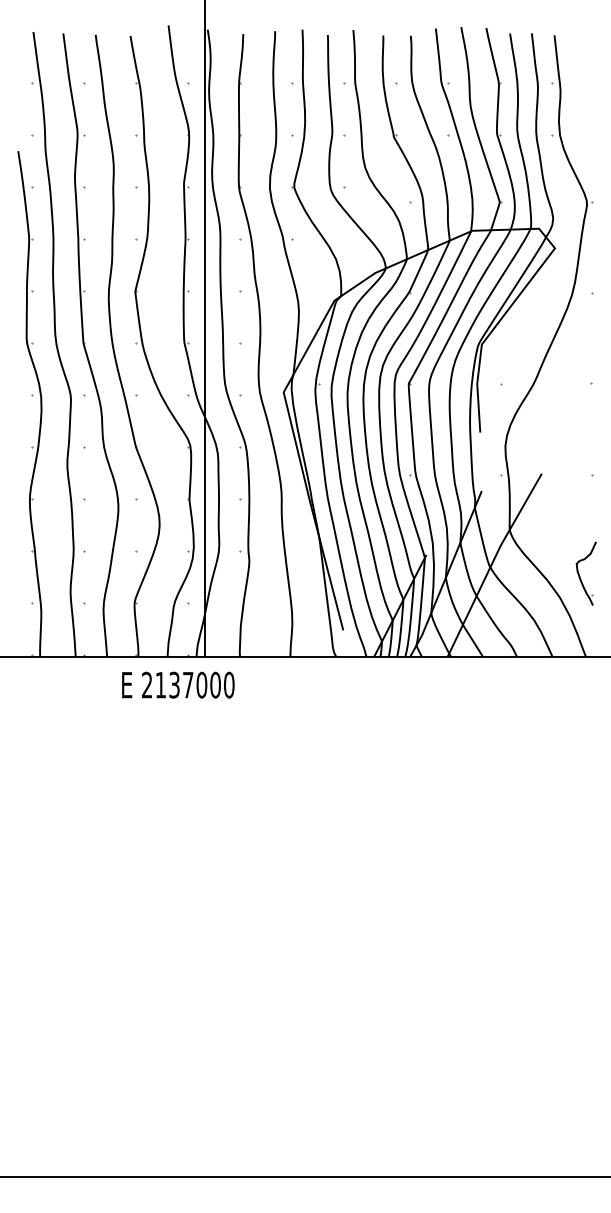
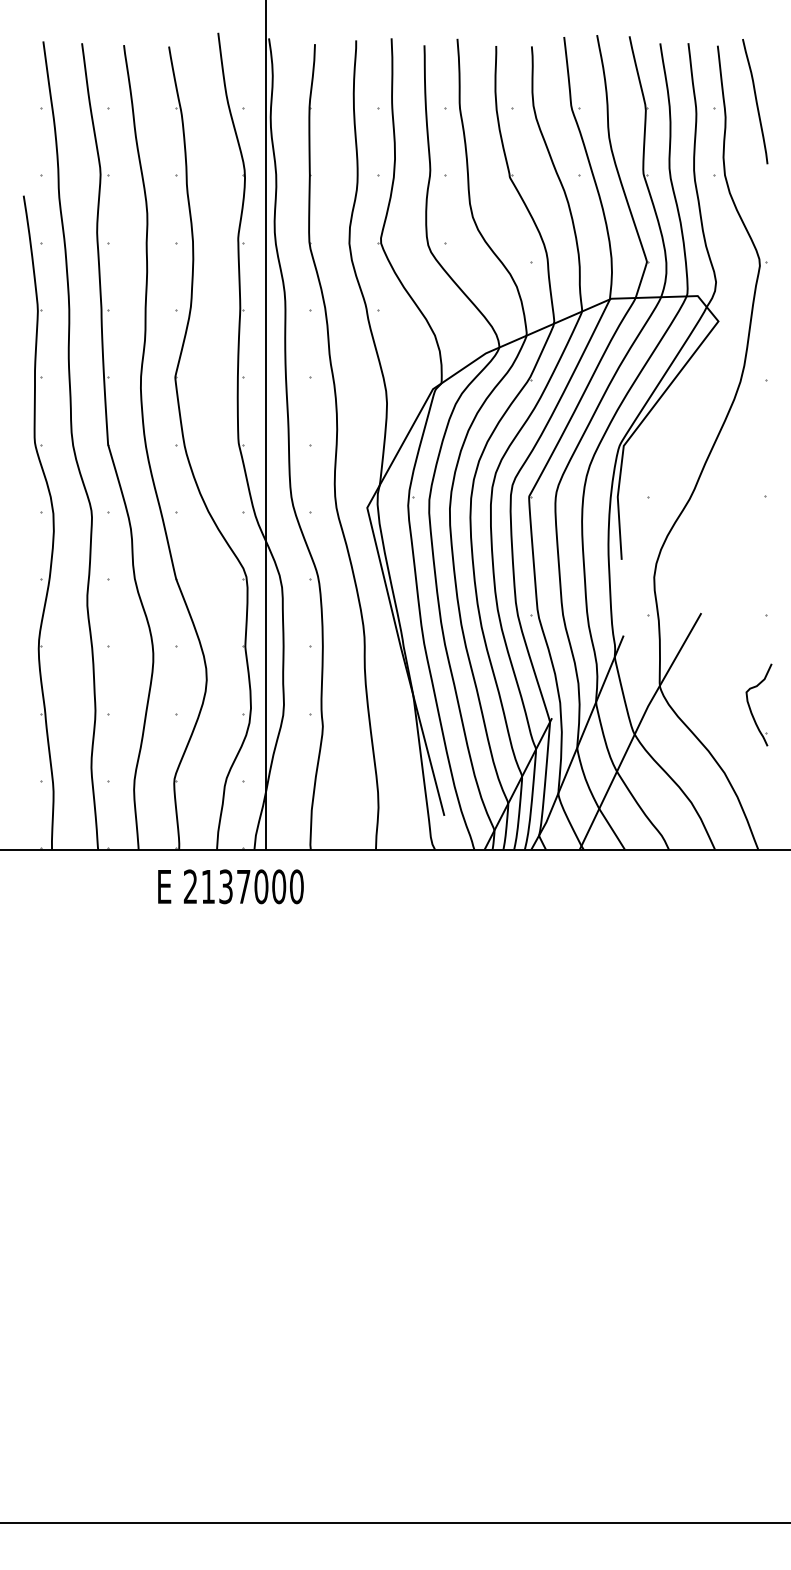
curve: (583, 78) -> (755, 101), added
part: (585, 573) -> (757, 704), moved

